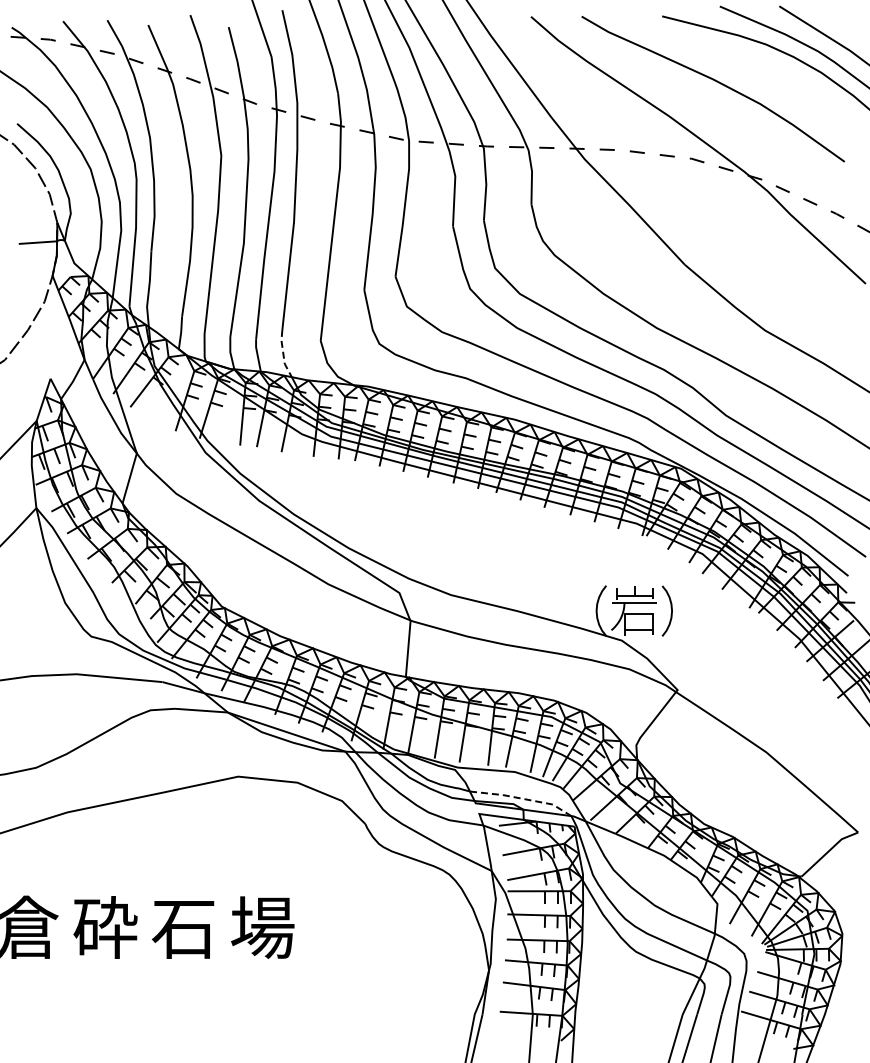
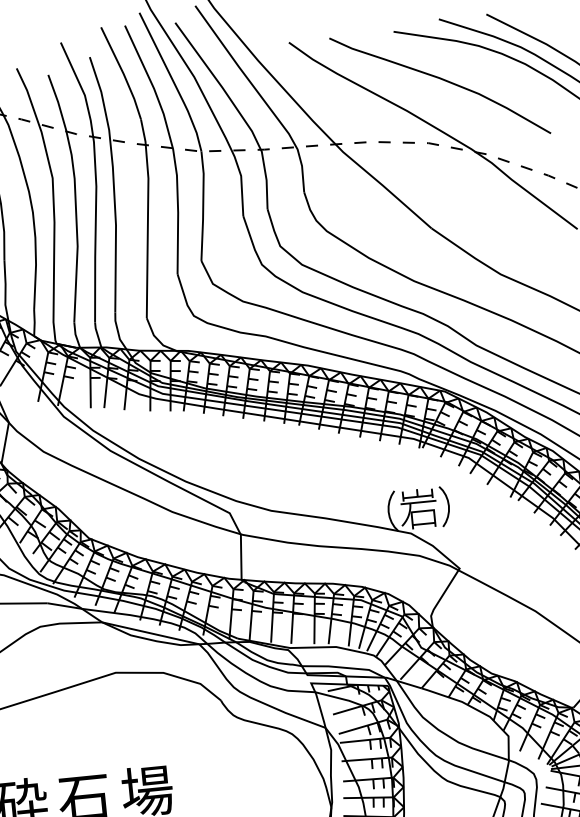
line: (283, 354) -> (118, 332), dashed -> solid
line: (522, 798) -> (344, 667), dashed -> solid

